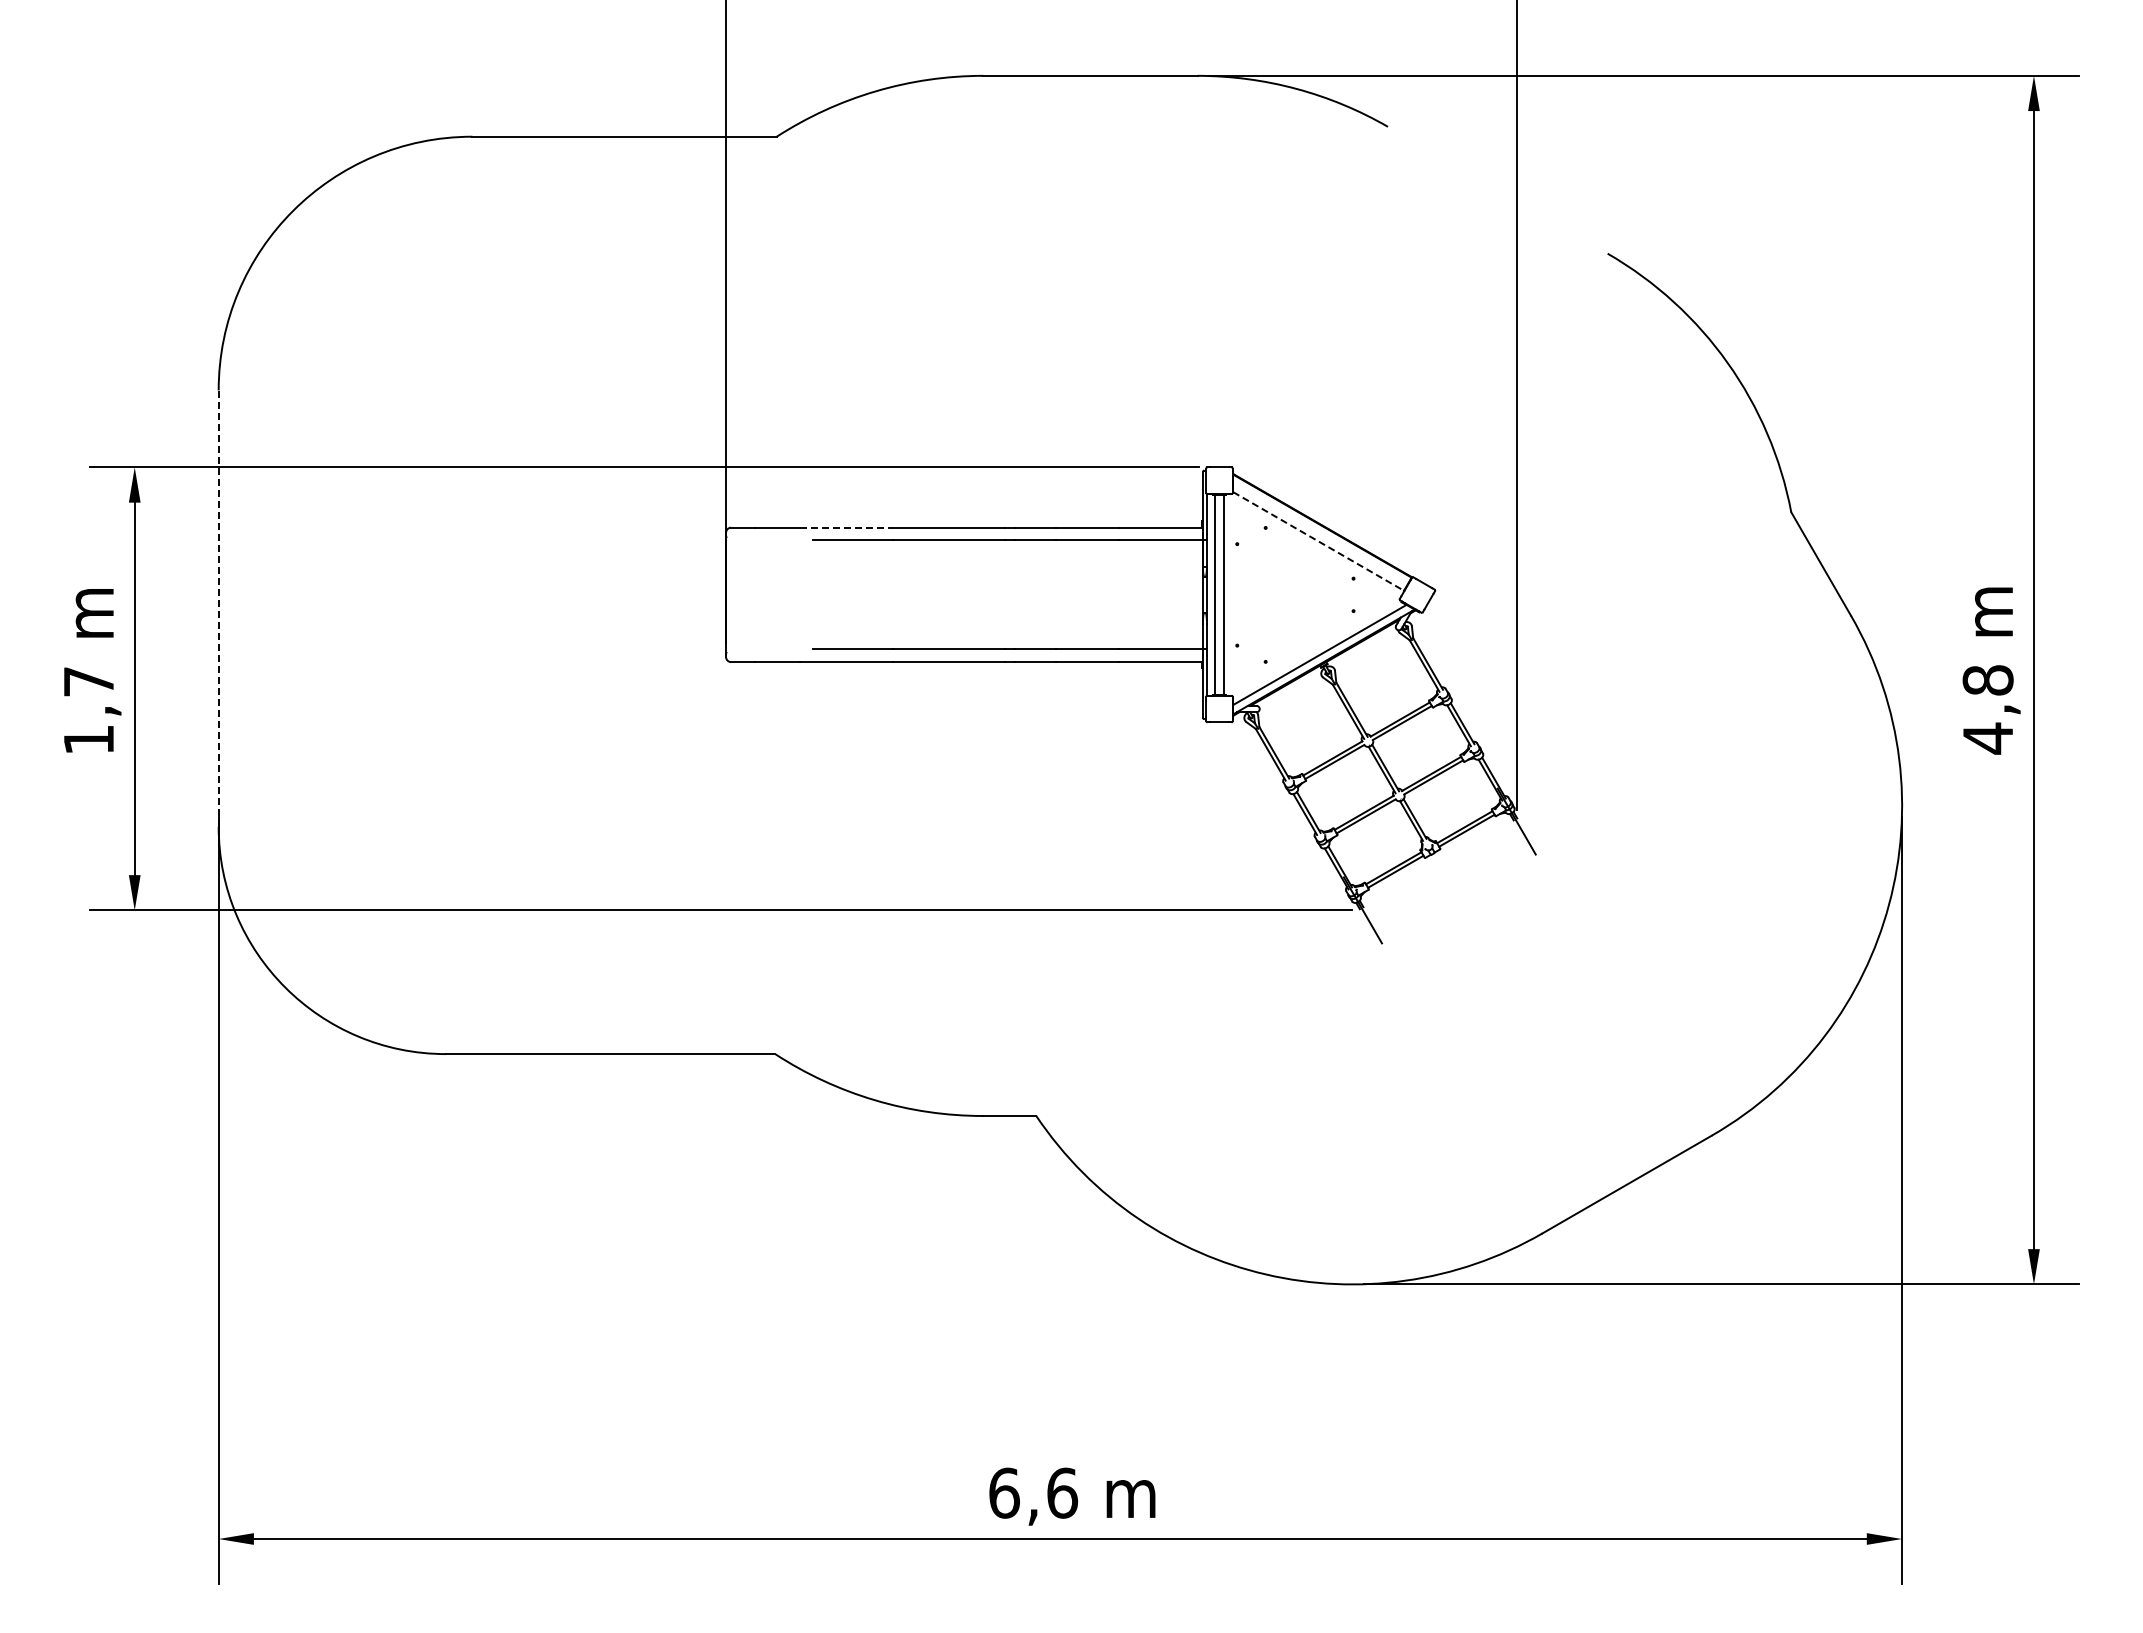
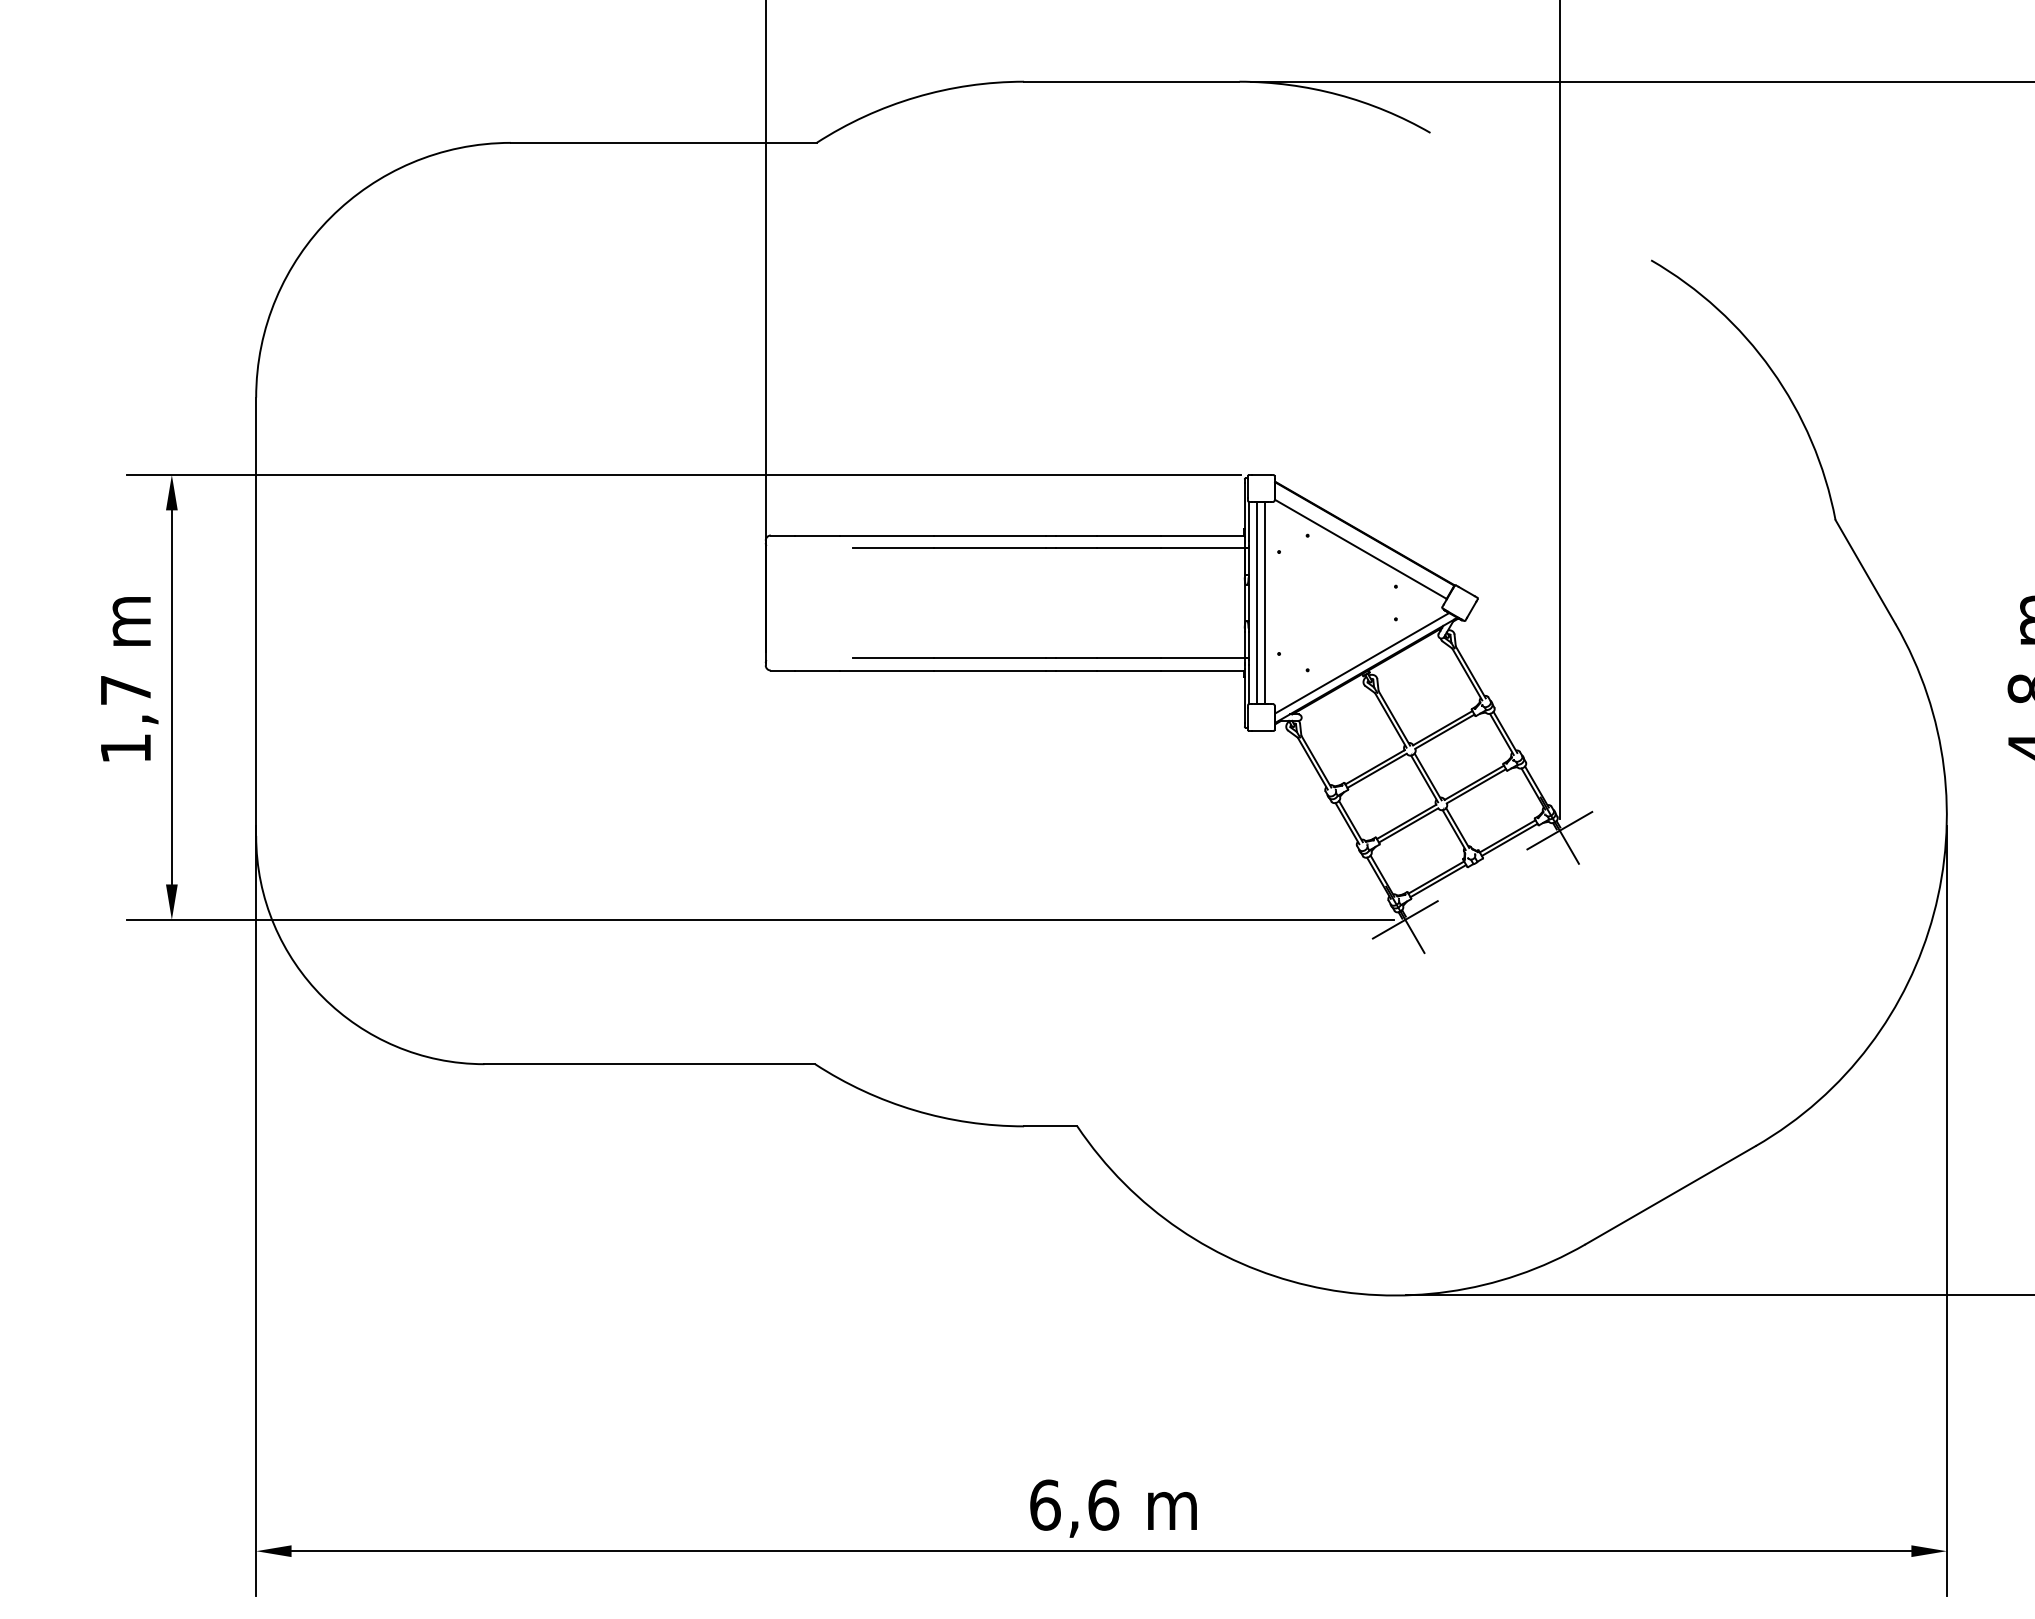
line: (846, 527) -> (886, 535), dashed -> solid
line: (1318, 541) -> (1360, 549), dashed -> solid
line: (218, 608) -> (255, 616), dashed -> solid
line: (1516, 821) -> (1559, 830), added
line: (1362, 910) -> (1404, 919), added

